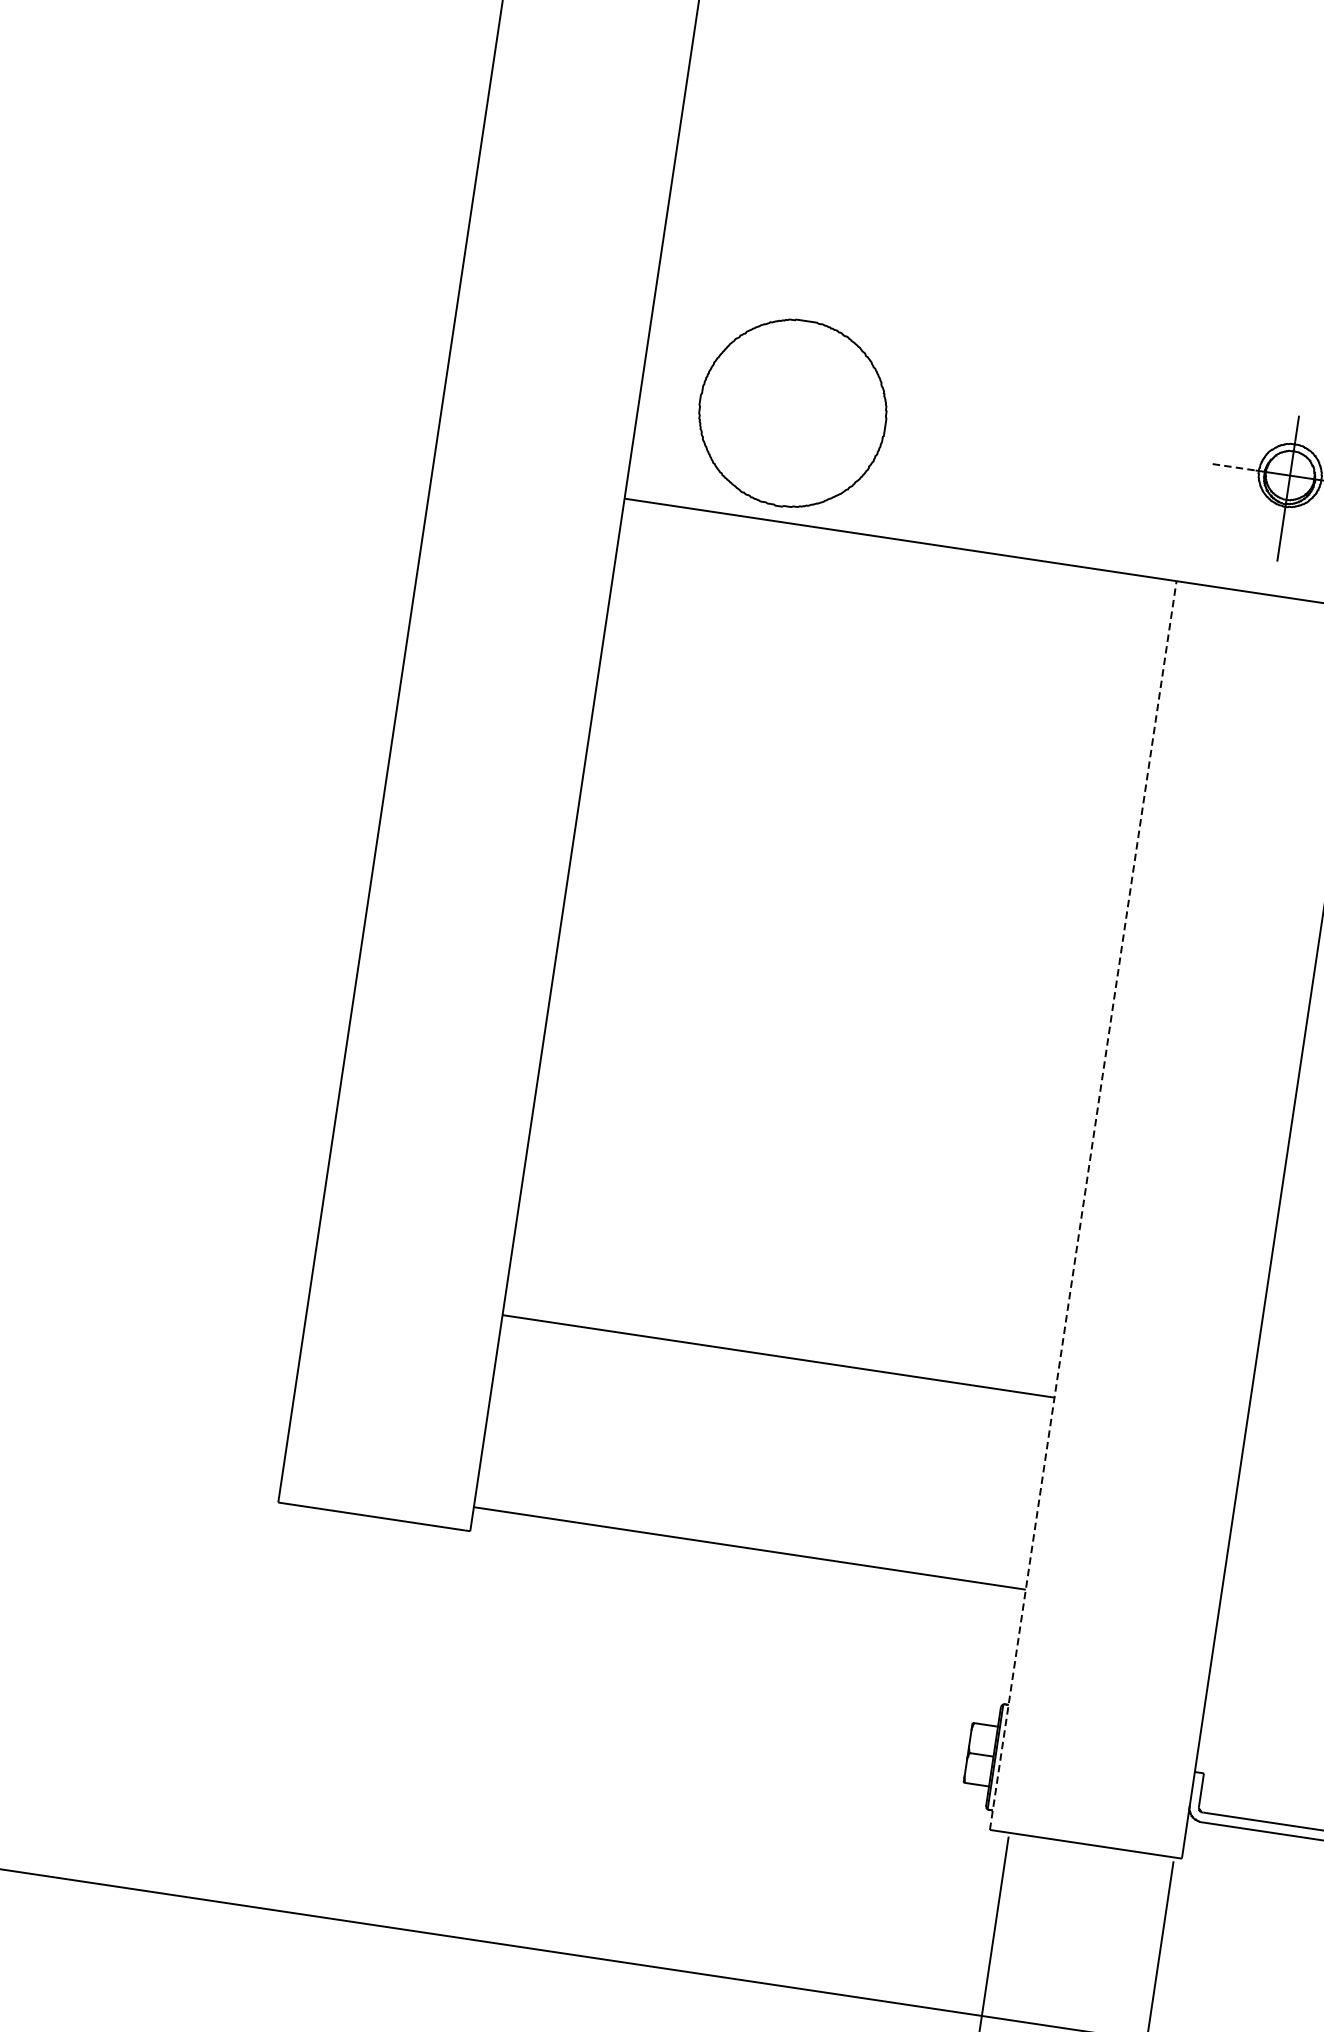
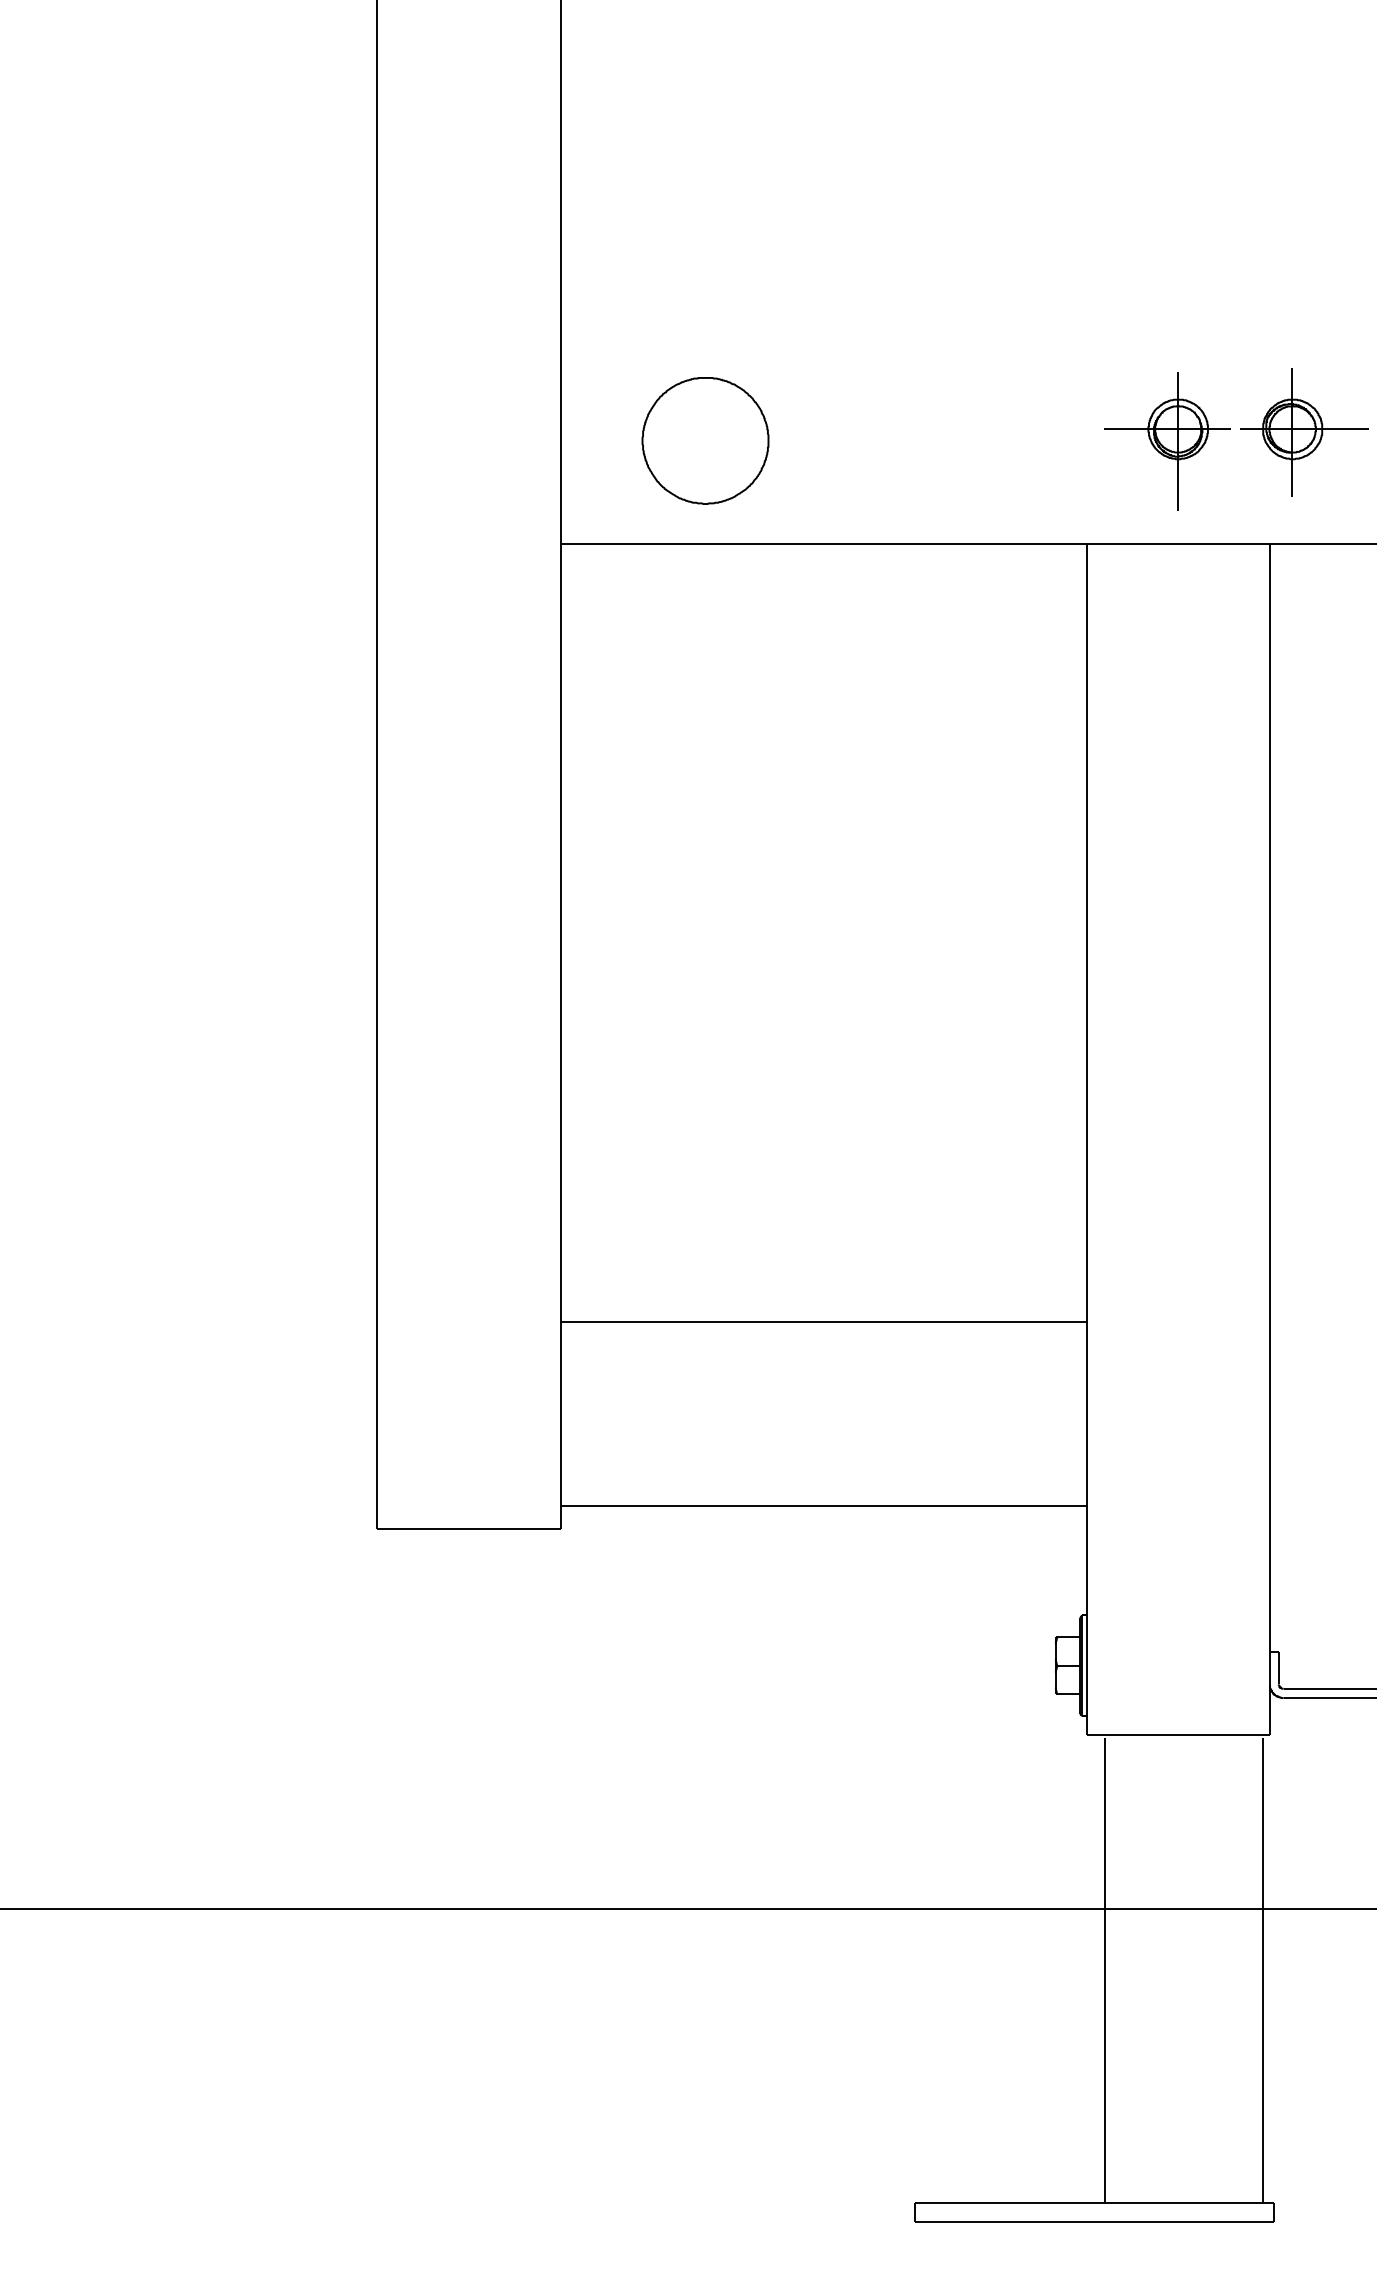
part: (792, 413) -> (705, 440), size x0.71
line: (1234, 467) -> (1125, 429), dashed -> solid
line: (1082, 1204) -> (1086, 1138), dashed -> solid

